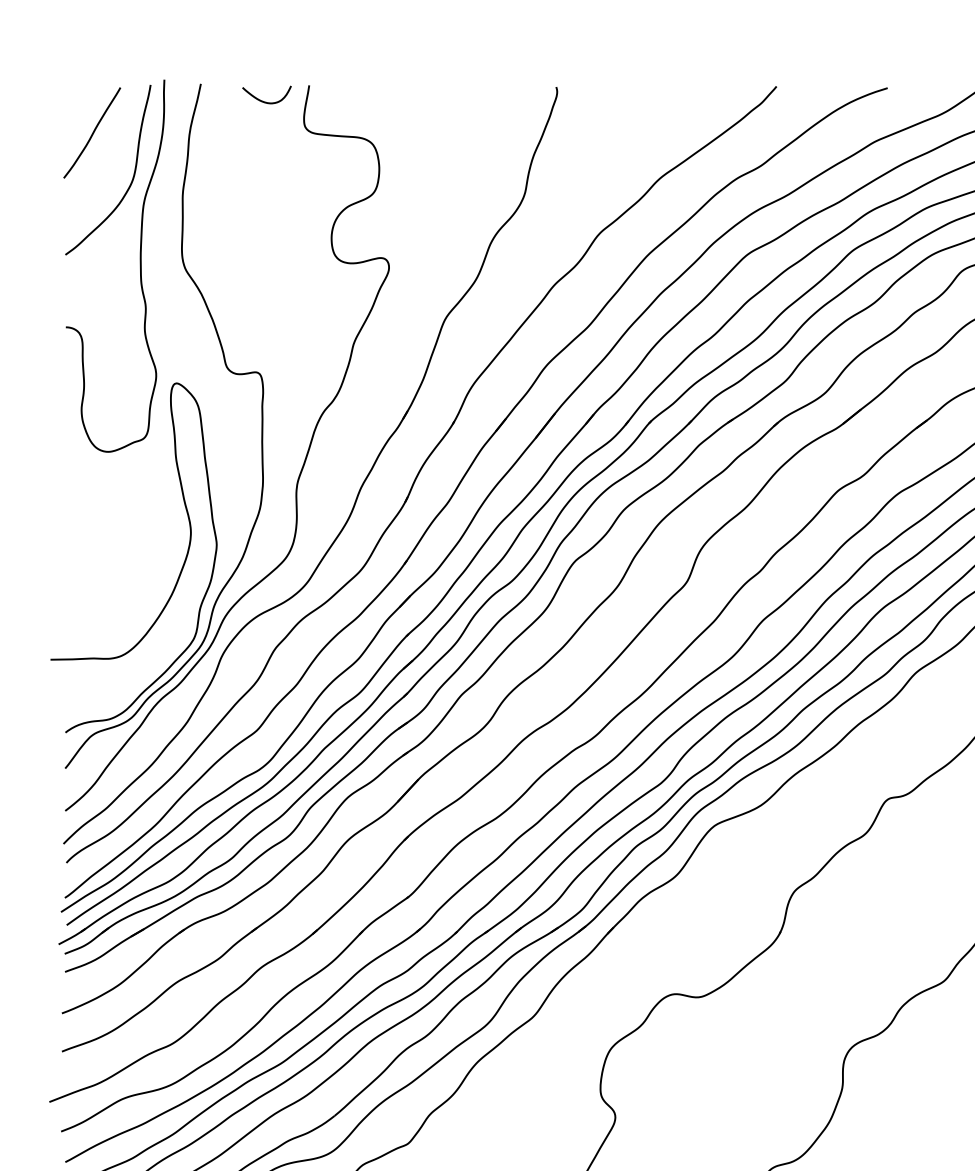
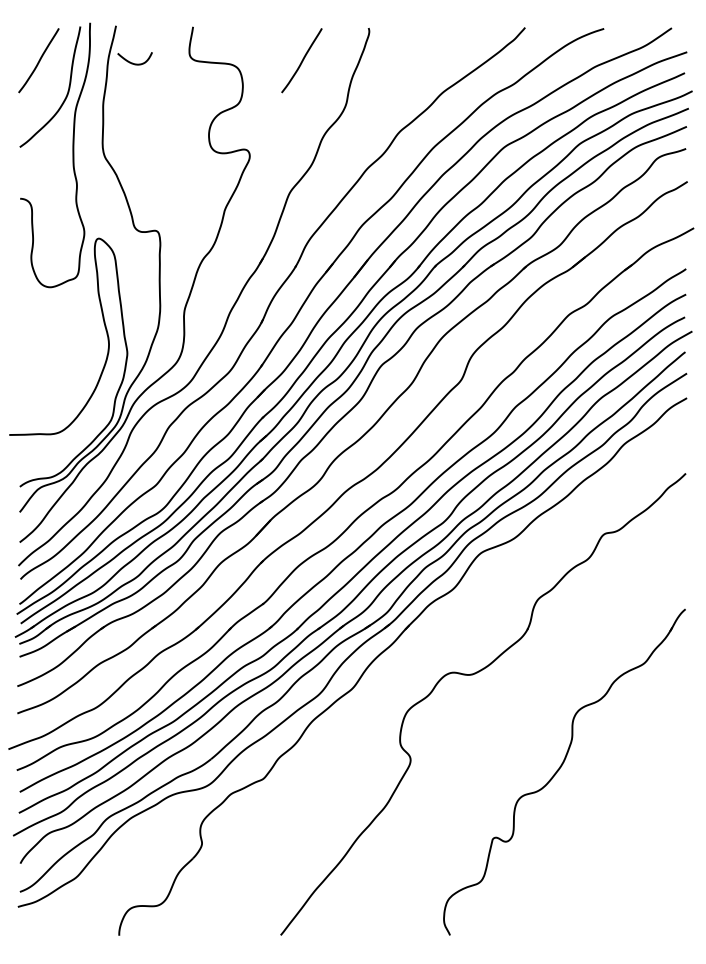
curve: (263, 100) -> (132, 62), moved
curve: (461, 132) -> (301, 60), added

